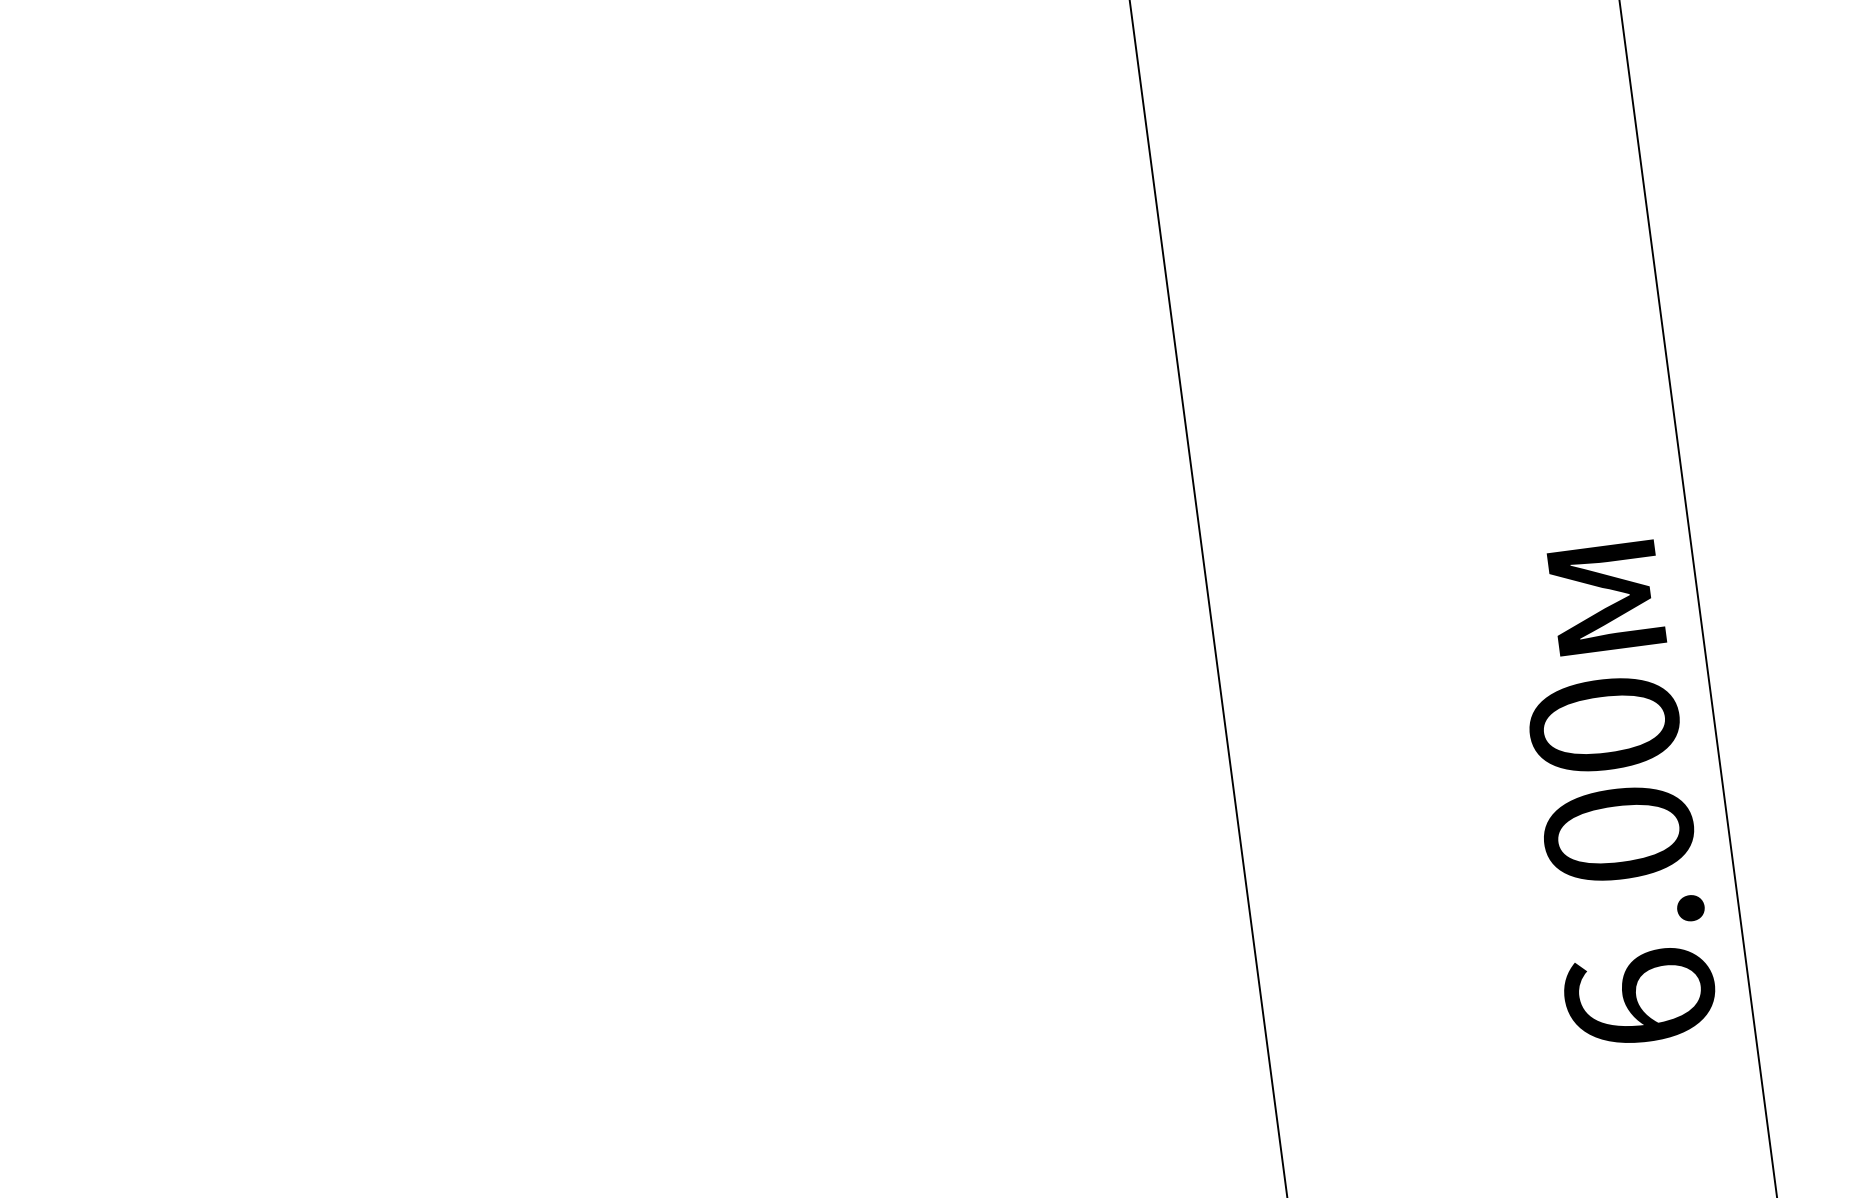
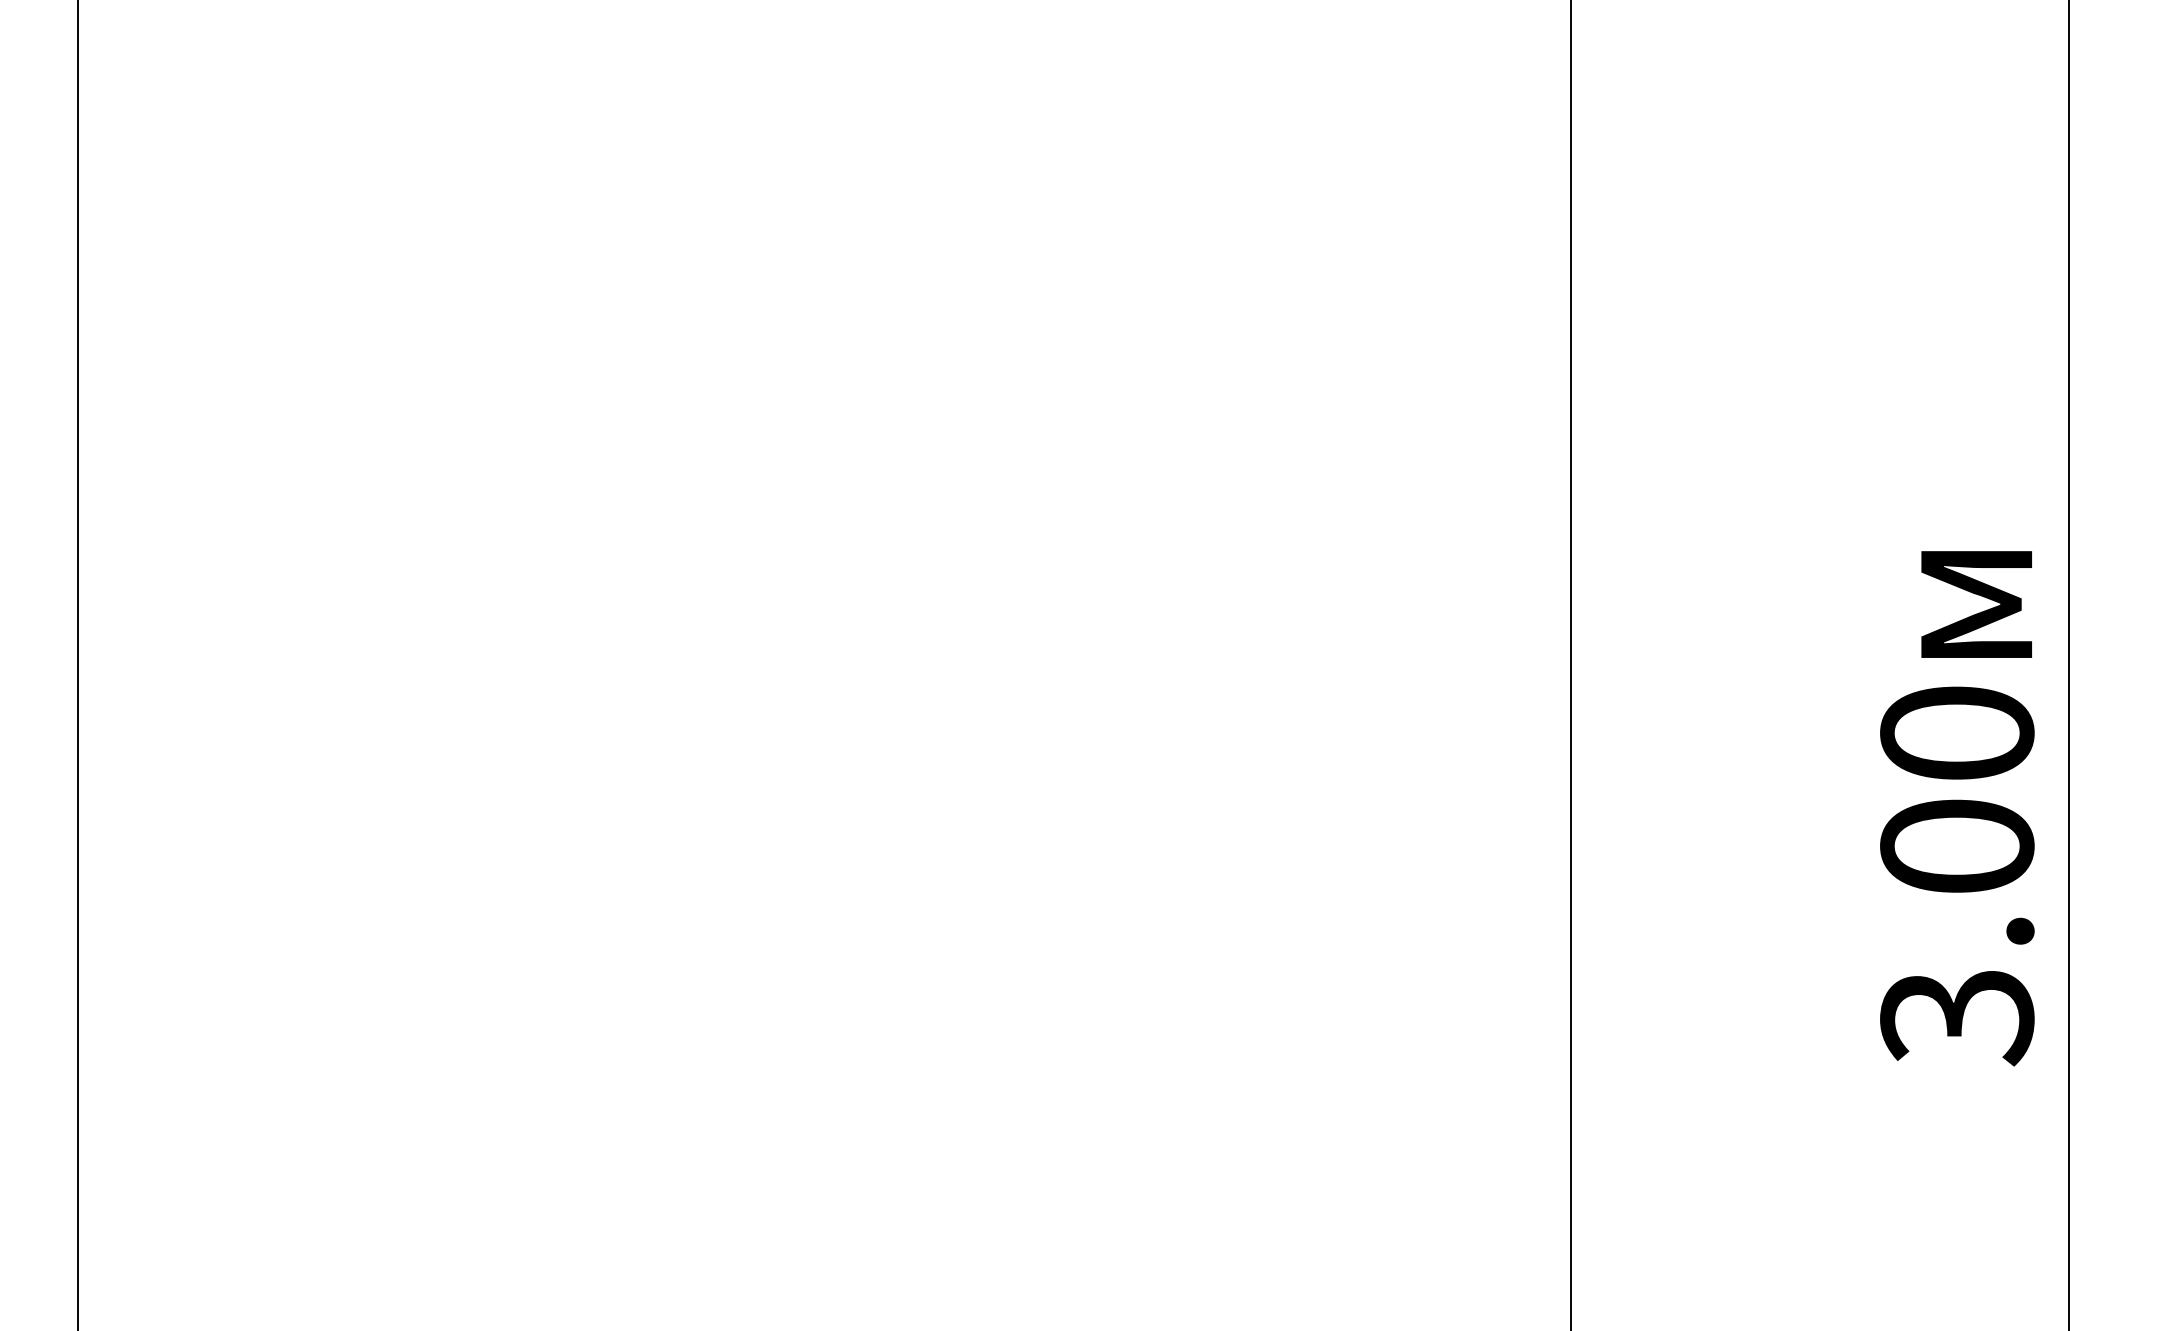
text: (1640, 999) -> (1957, 1017), 6.00 -> 3.00

